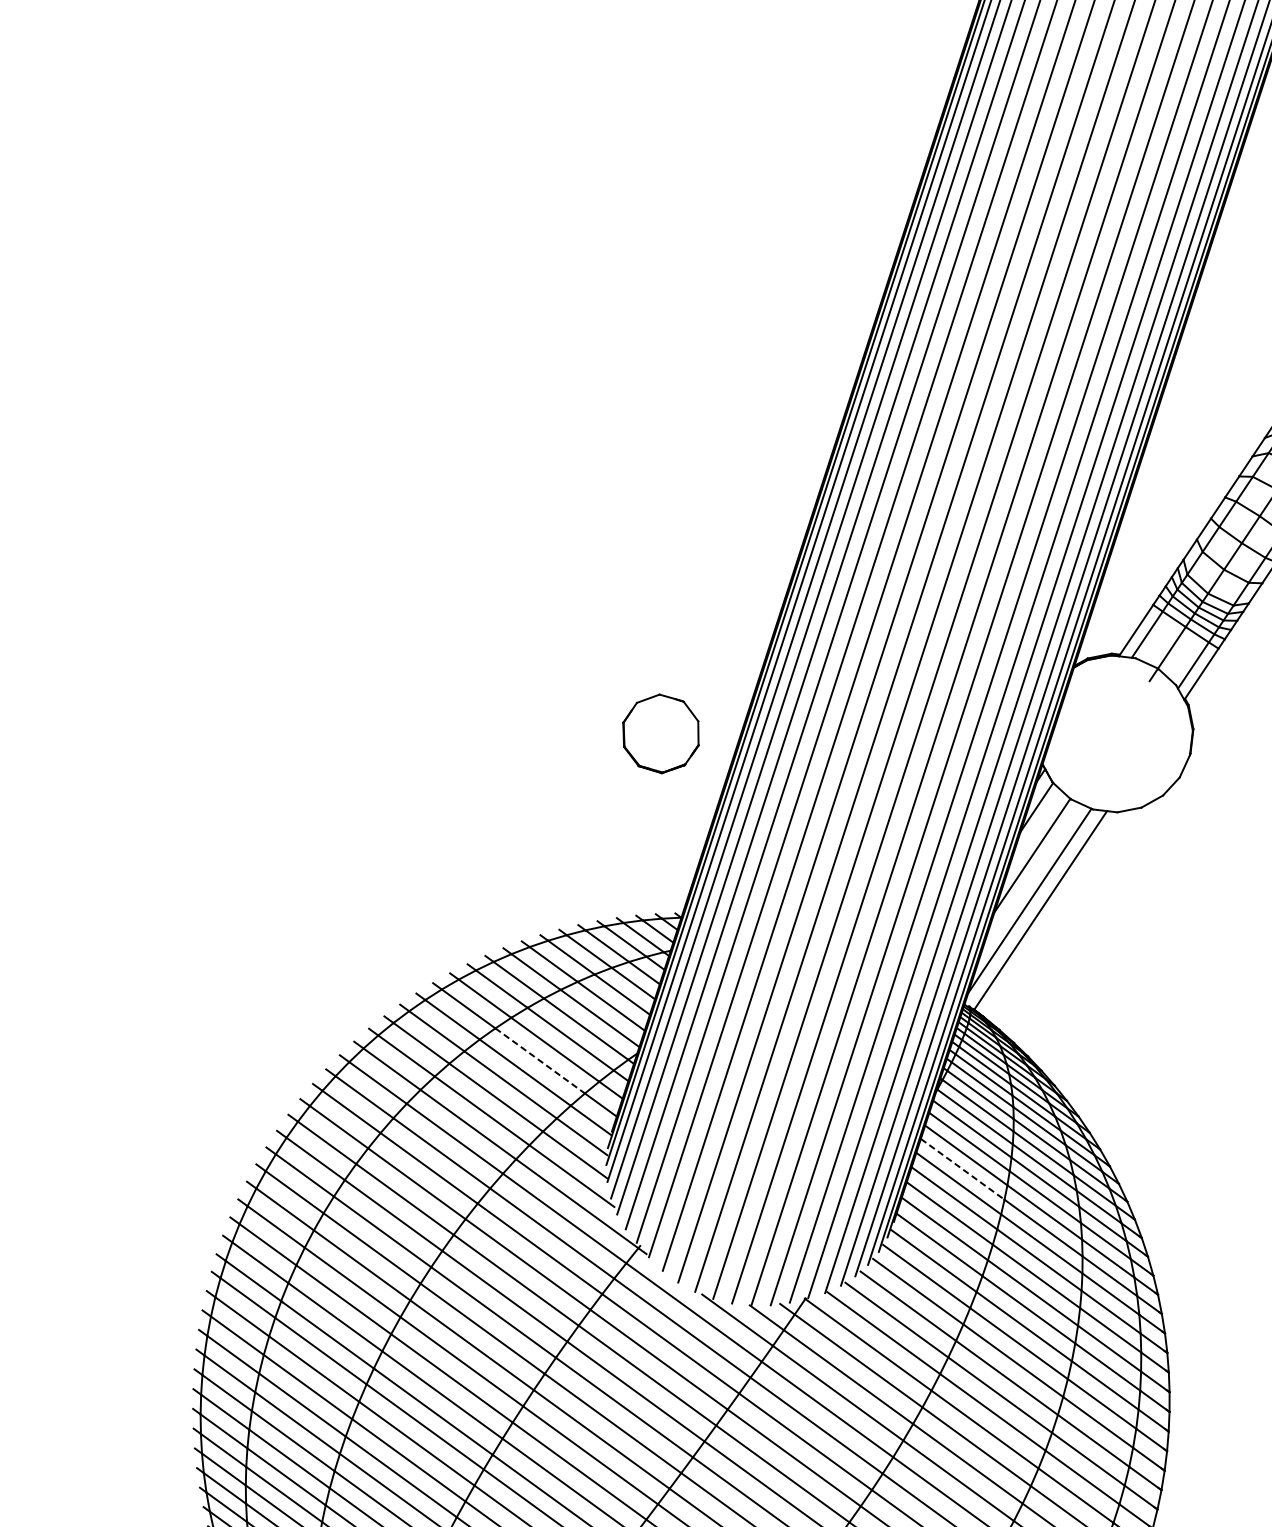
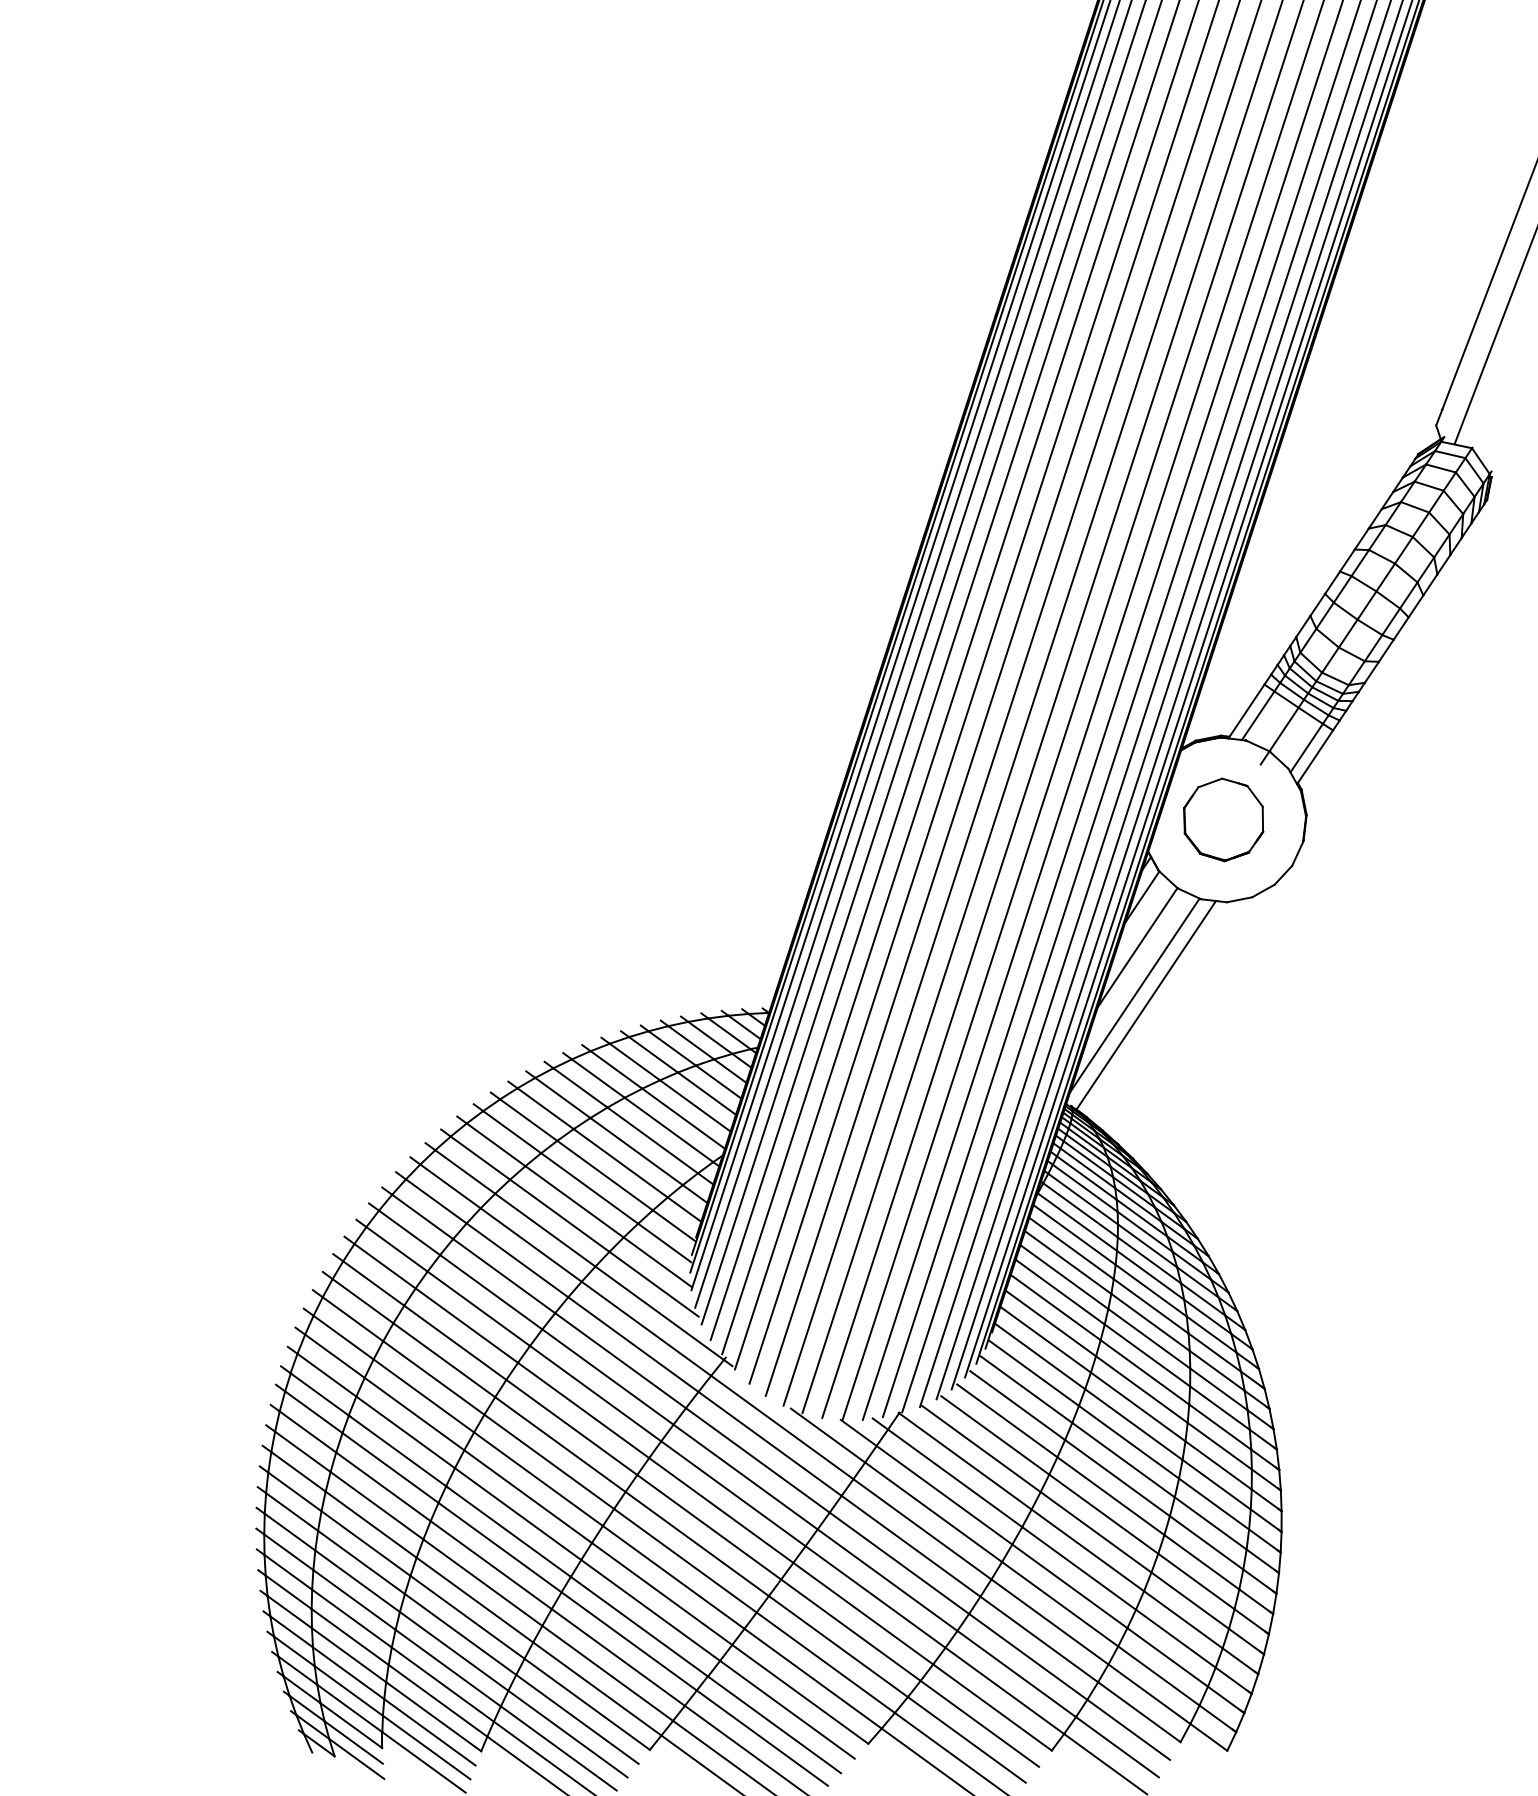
part: (660, 733) -> (1223, 819), moved
line: (540, 1061) -> (621, 1163), dashed -> solid
line: (962, 1169) -> (1064, 1277), dashed -> solid

